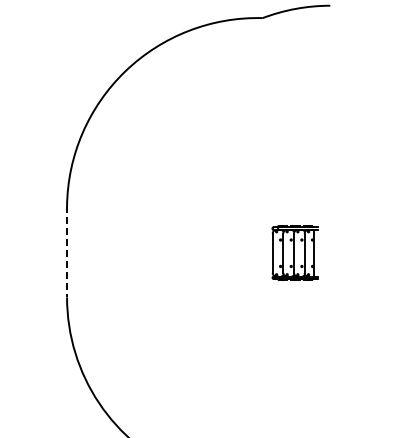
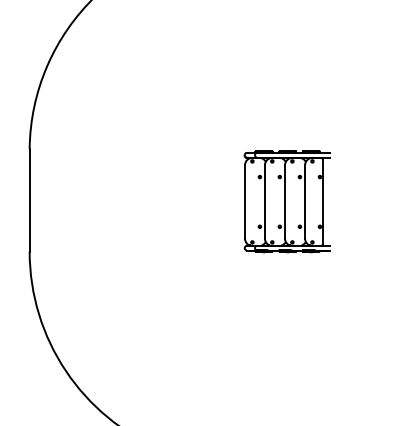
line: (67, 252) -> (30, 200), dashed -> solid
part: (294, 252) -> (286, 200), size x1.67

